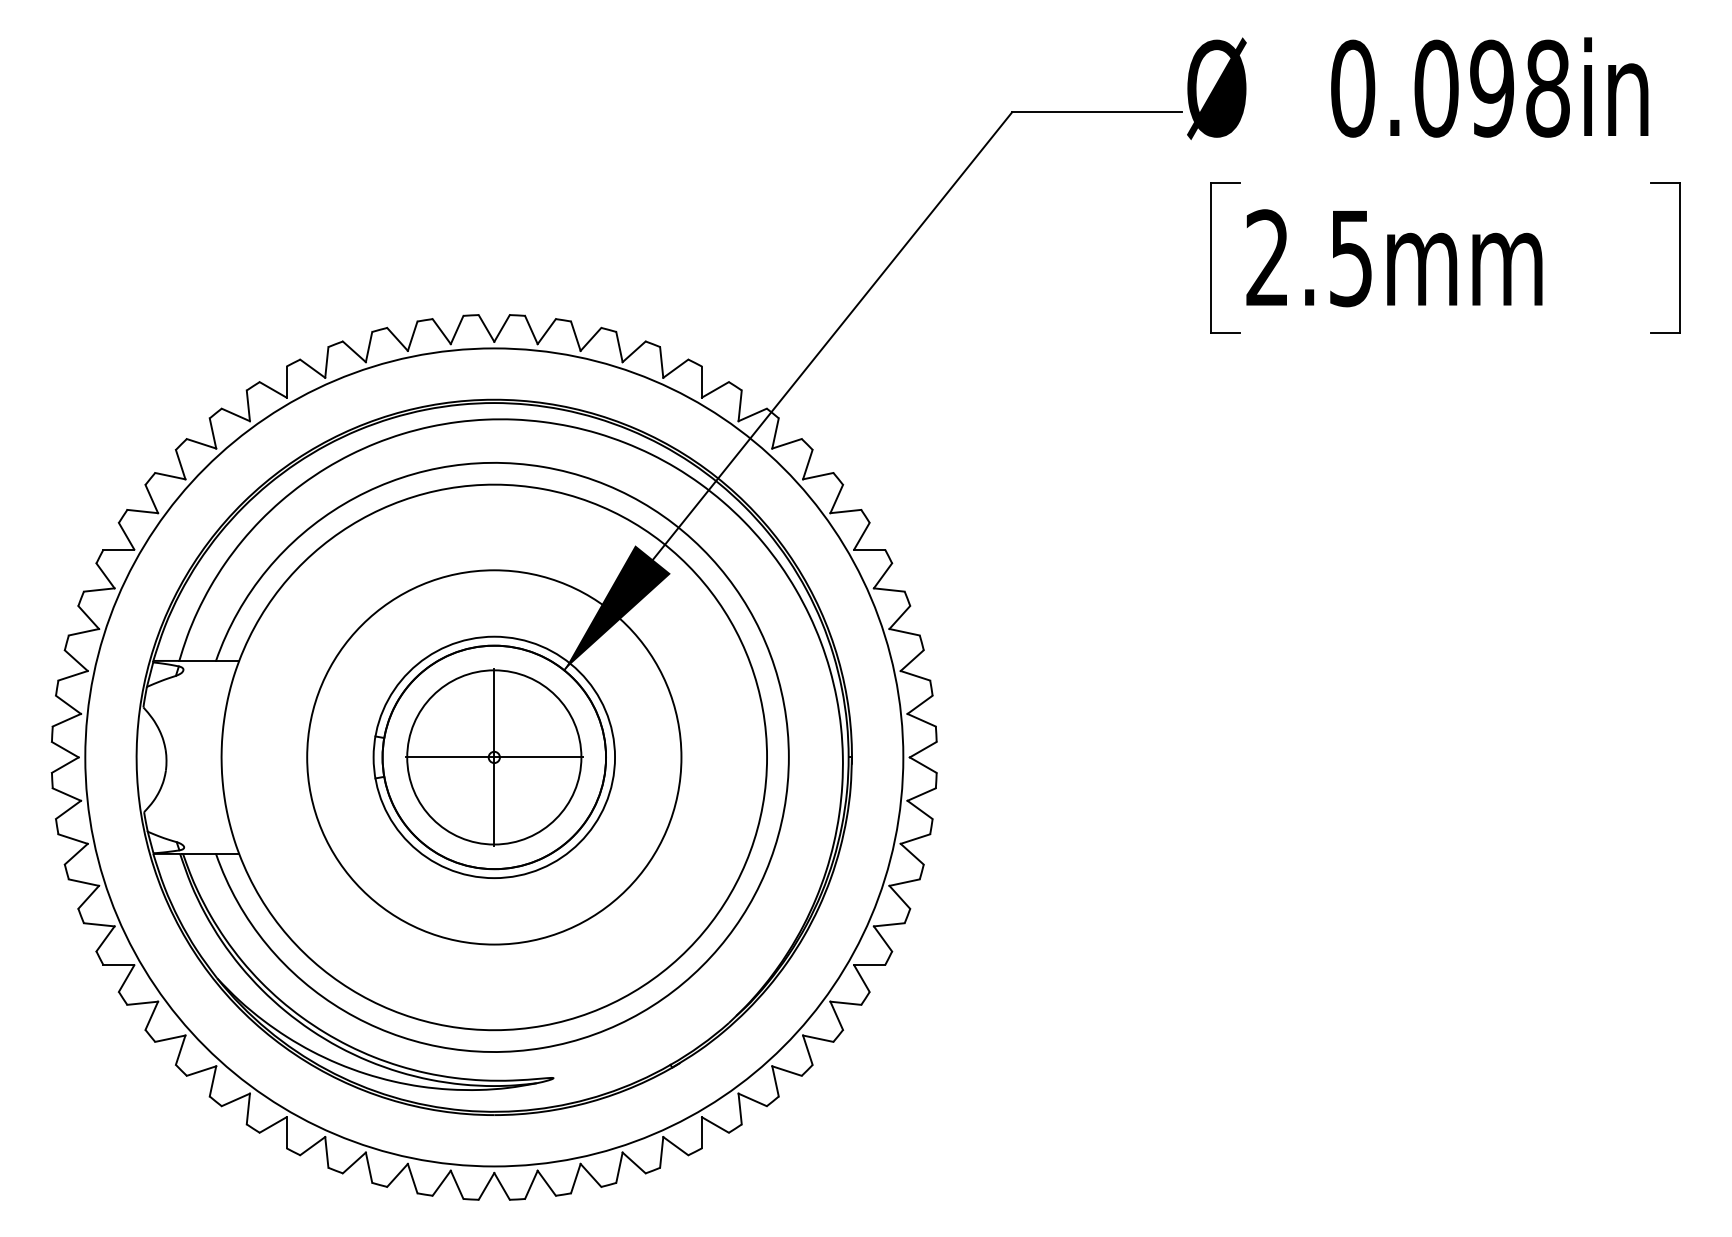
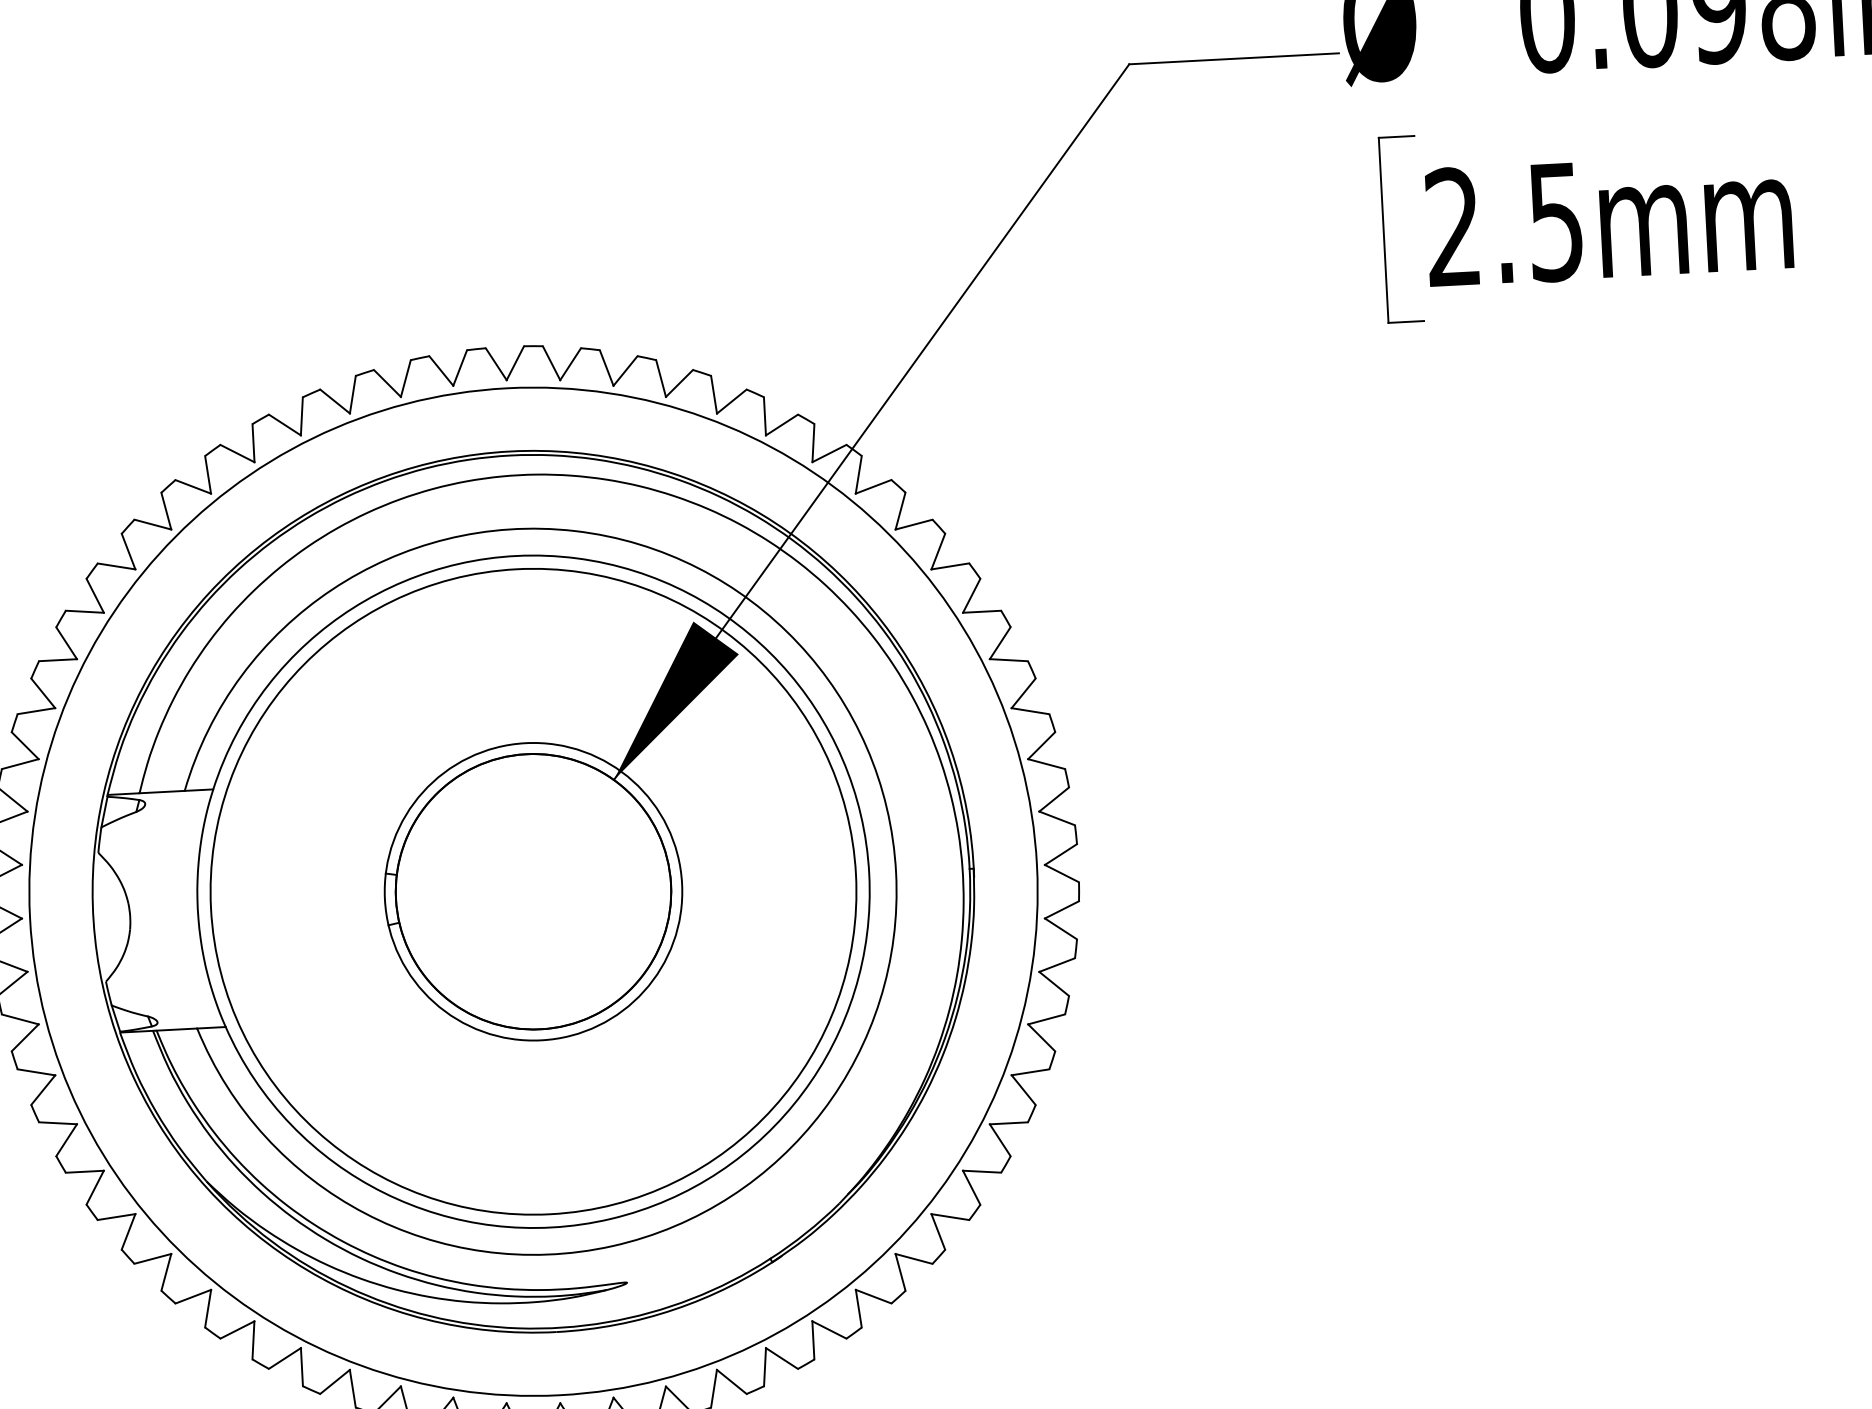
circle: (494, 757) -> (533, 891), size x1.4
part: (494, 757) -> (533, 891), removed

